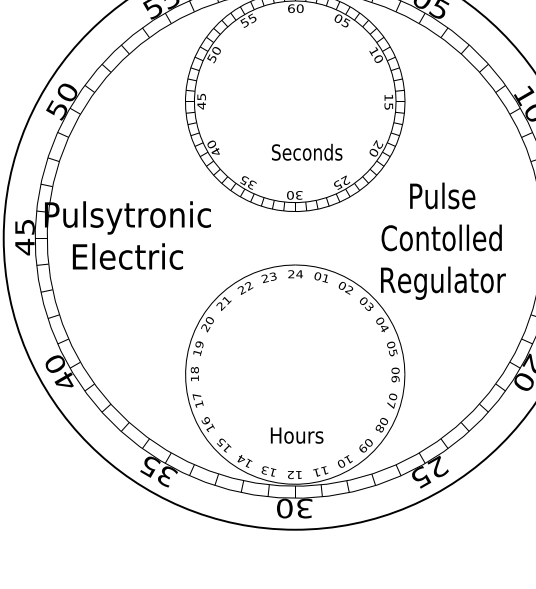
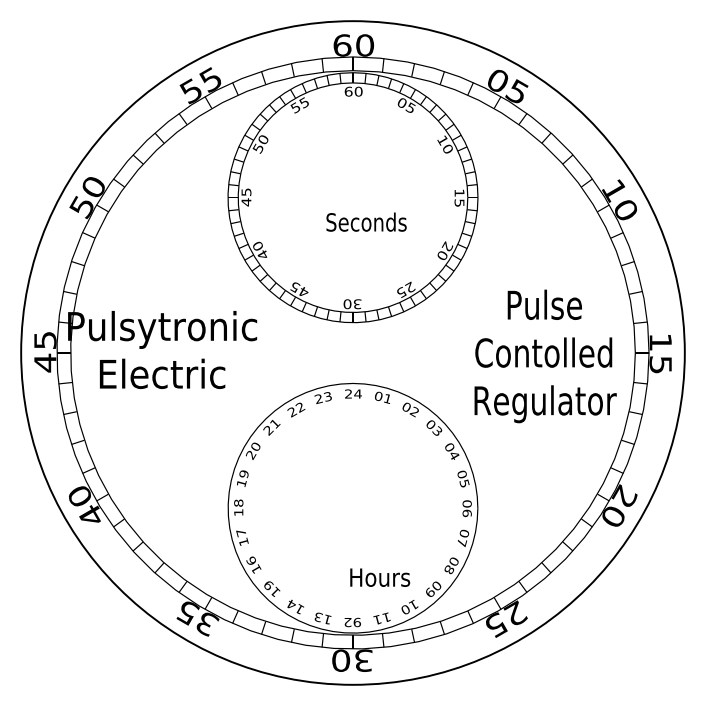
text: (307, 151) -> (366, 221), moved
text: (252, 185) -> (304, 292), 35 -> 45
text: (443, 241) -> (545, 356), moved
text: (297, 435) -> (380, 577), moved
text: (221, 442) -> (268, 585), 15 -> 19
text: (298, 474) -> (356, 622), 12 -> 92

